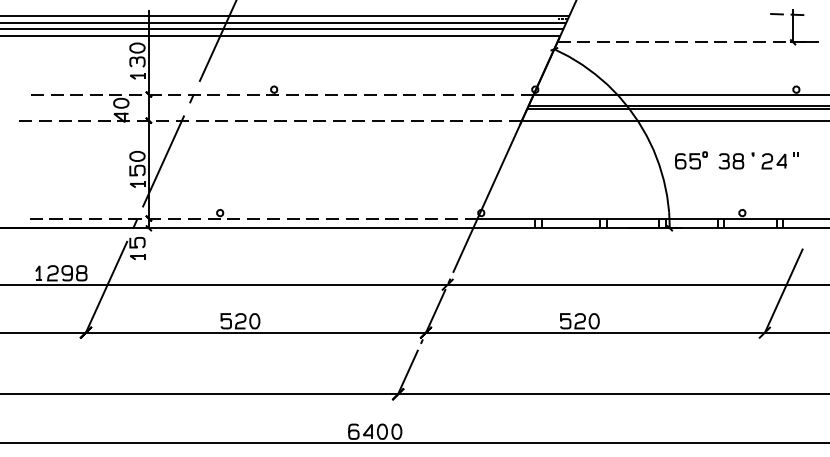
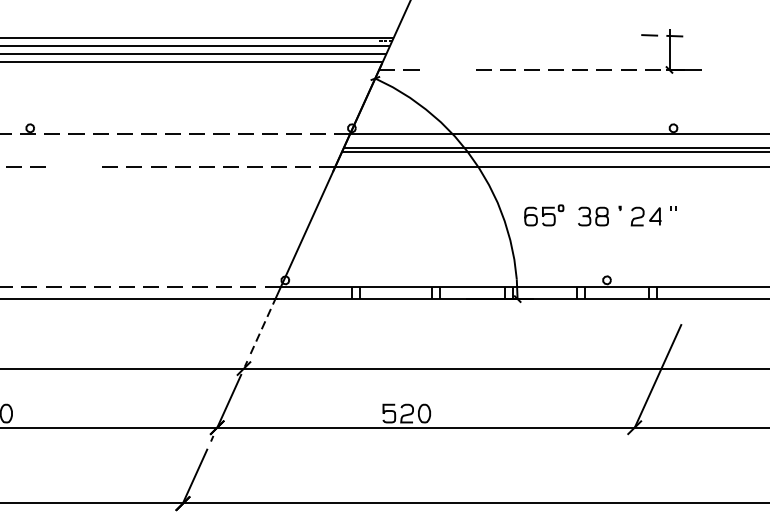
line: (609, 41) -> (443, 68), removed
line: (306, 120) -> (70, 166), removed
line: (463, 250) -> (263, 326), solid -> dashed

